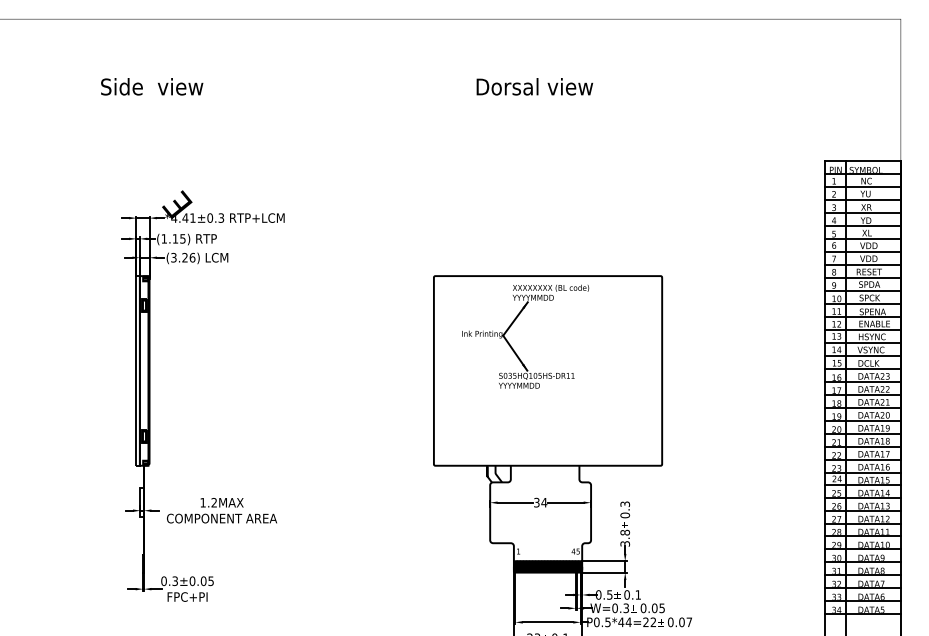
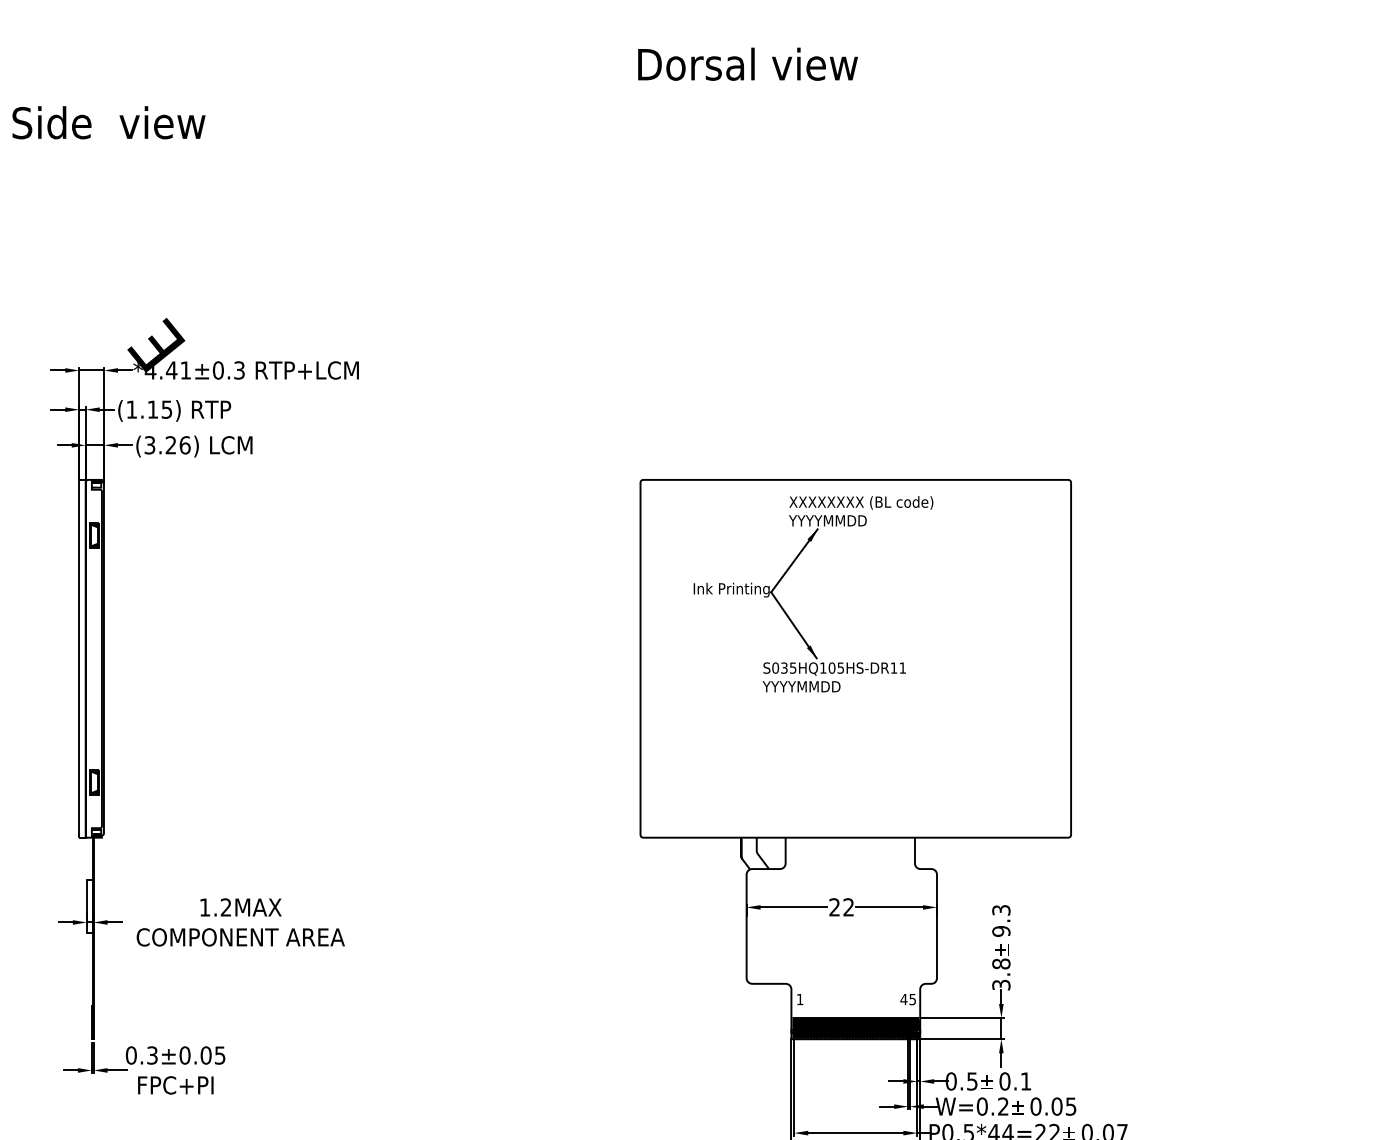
text: (534, 86) -> (747, 63), moved
text: (540, 502) -> (841, 907), 34 -> 22
text: (625, 515) -> (1001, 931), 0.3 -> 9.3
text: (625, 608) -> (1001, 1106), W=0.3 -> W=0.2

